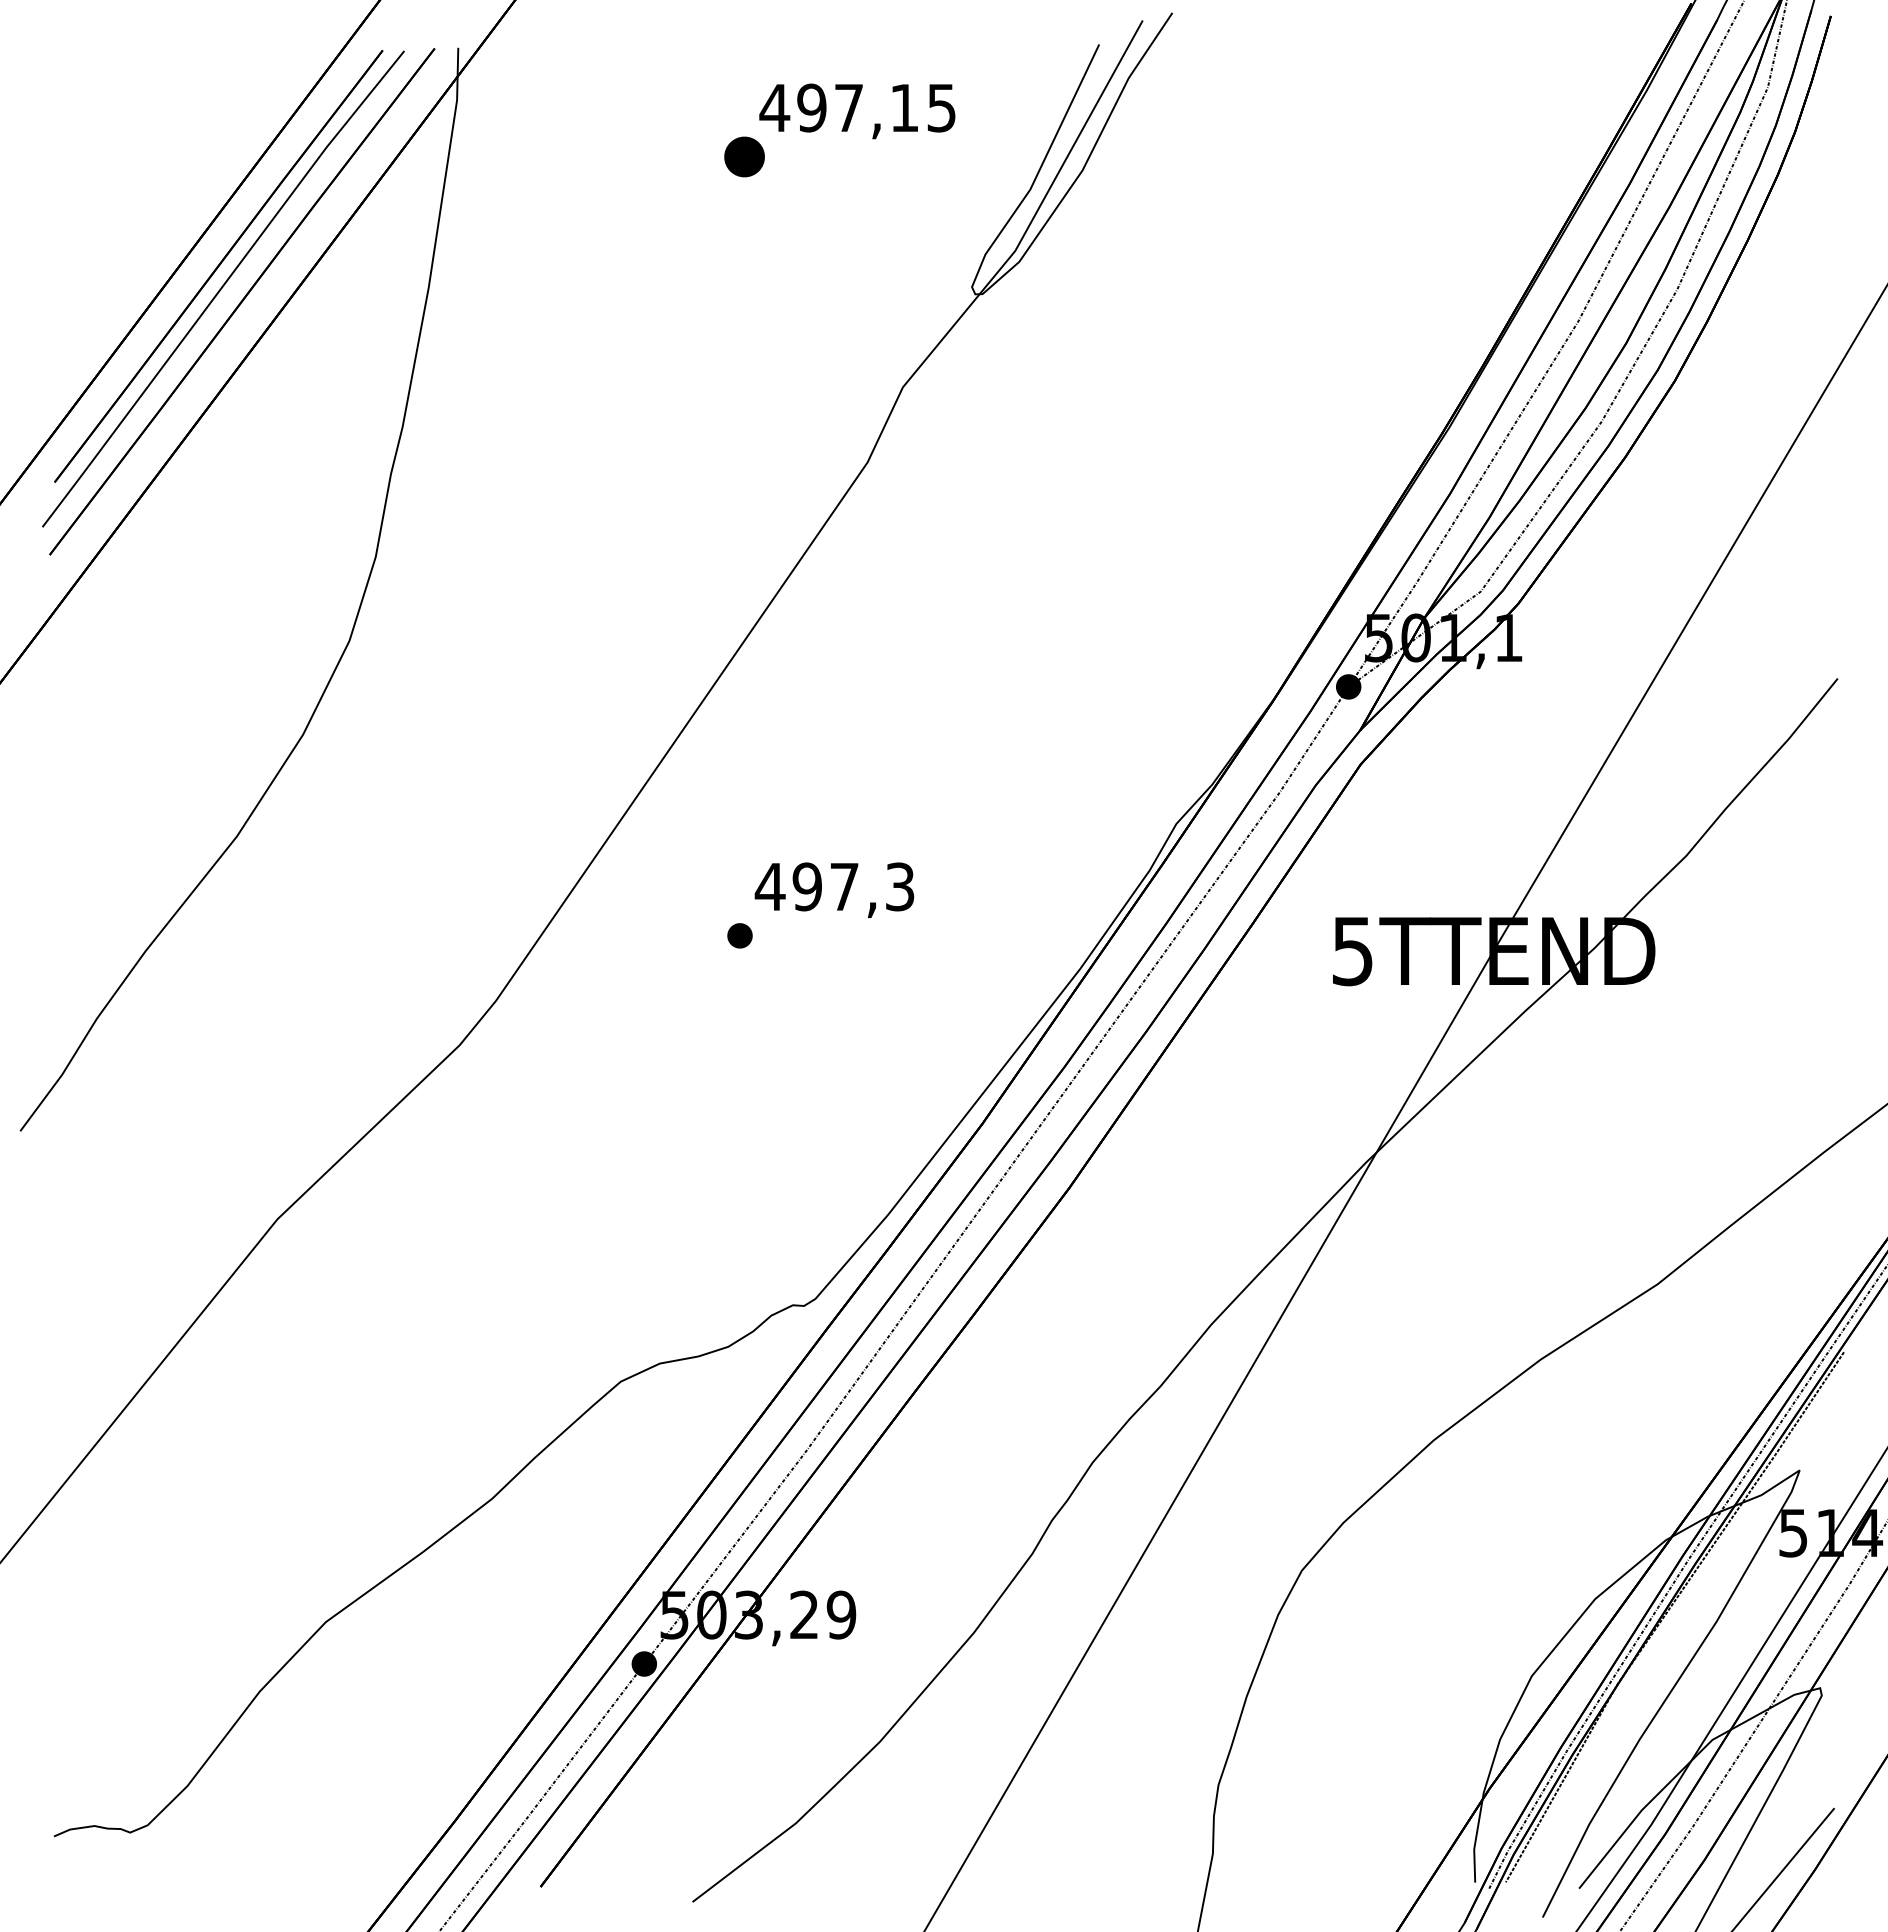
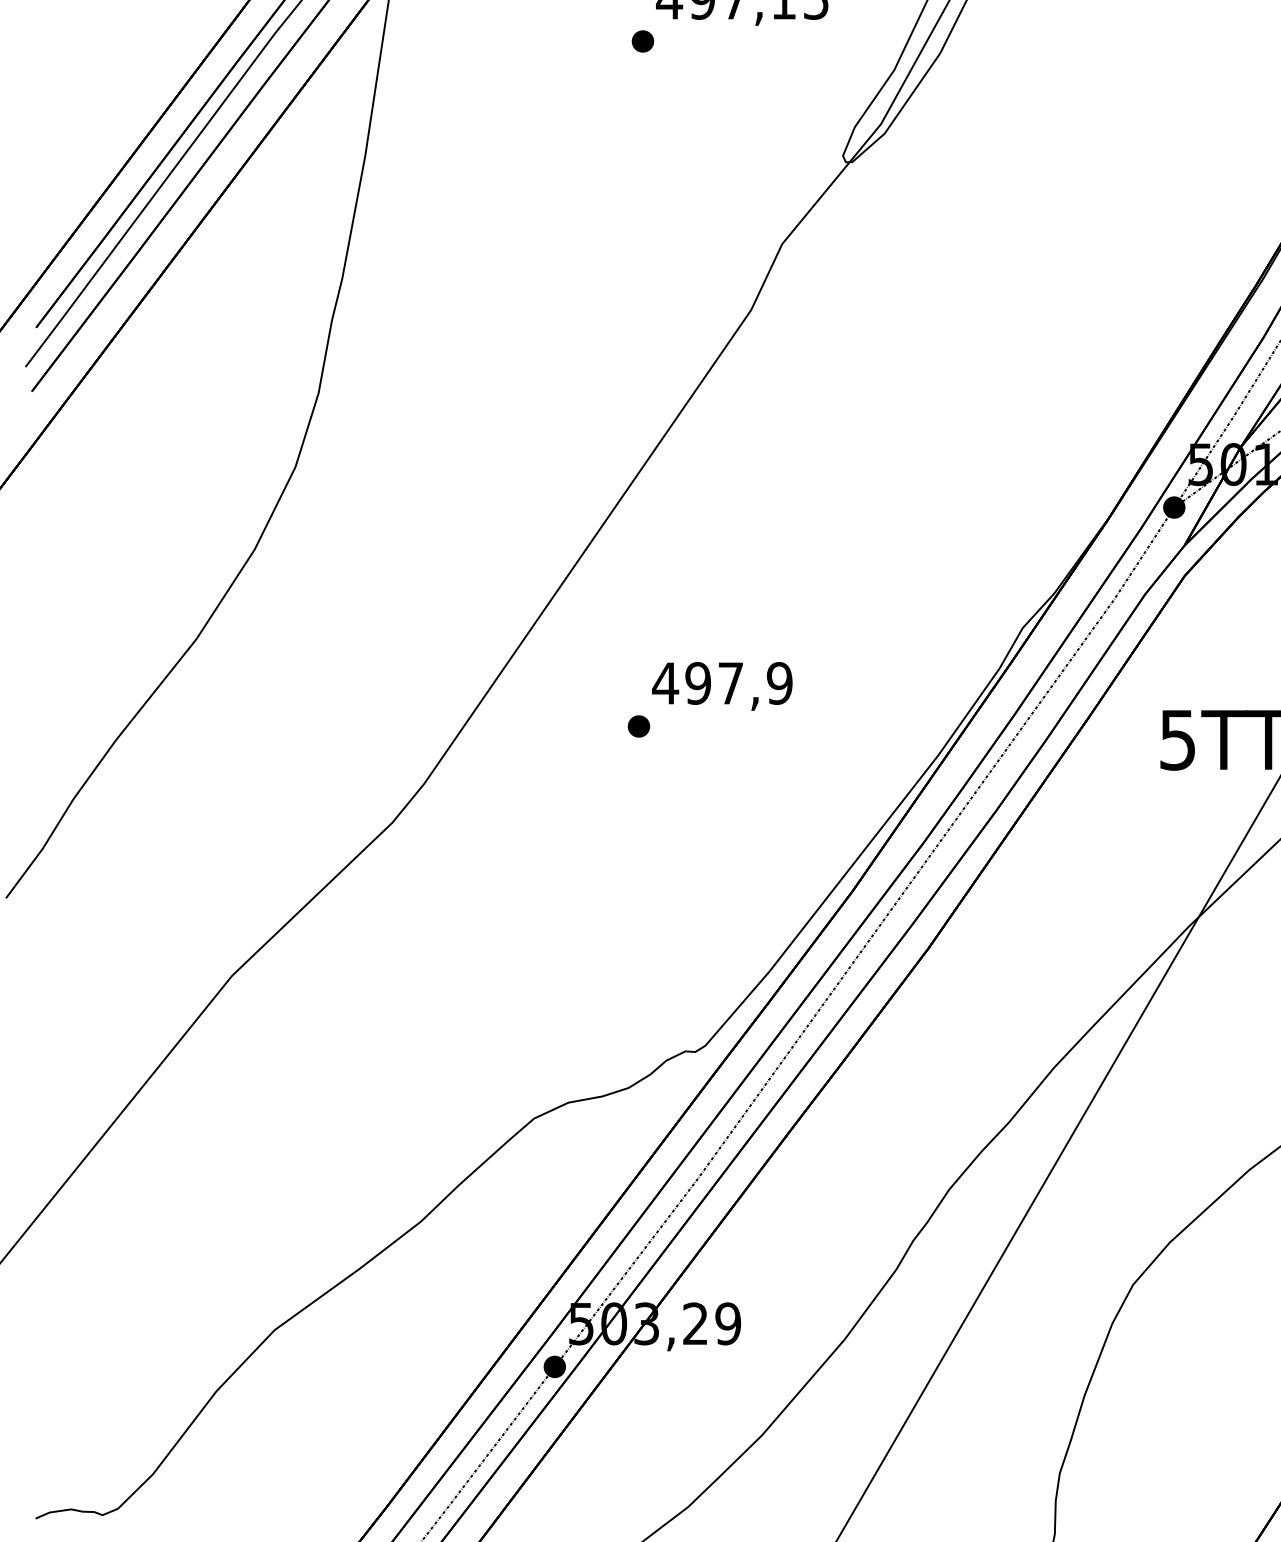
part: (744, 156) -> (642, 41), size x0.62
text: (899, 886) -> (779, 683), 497,3 -> 497,9

